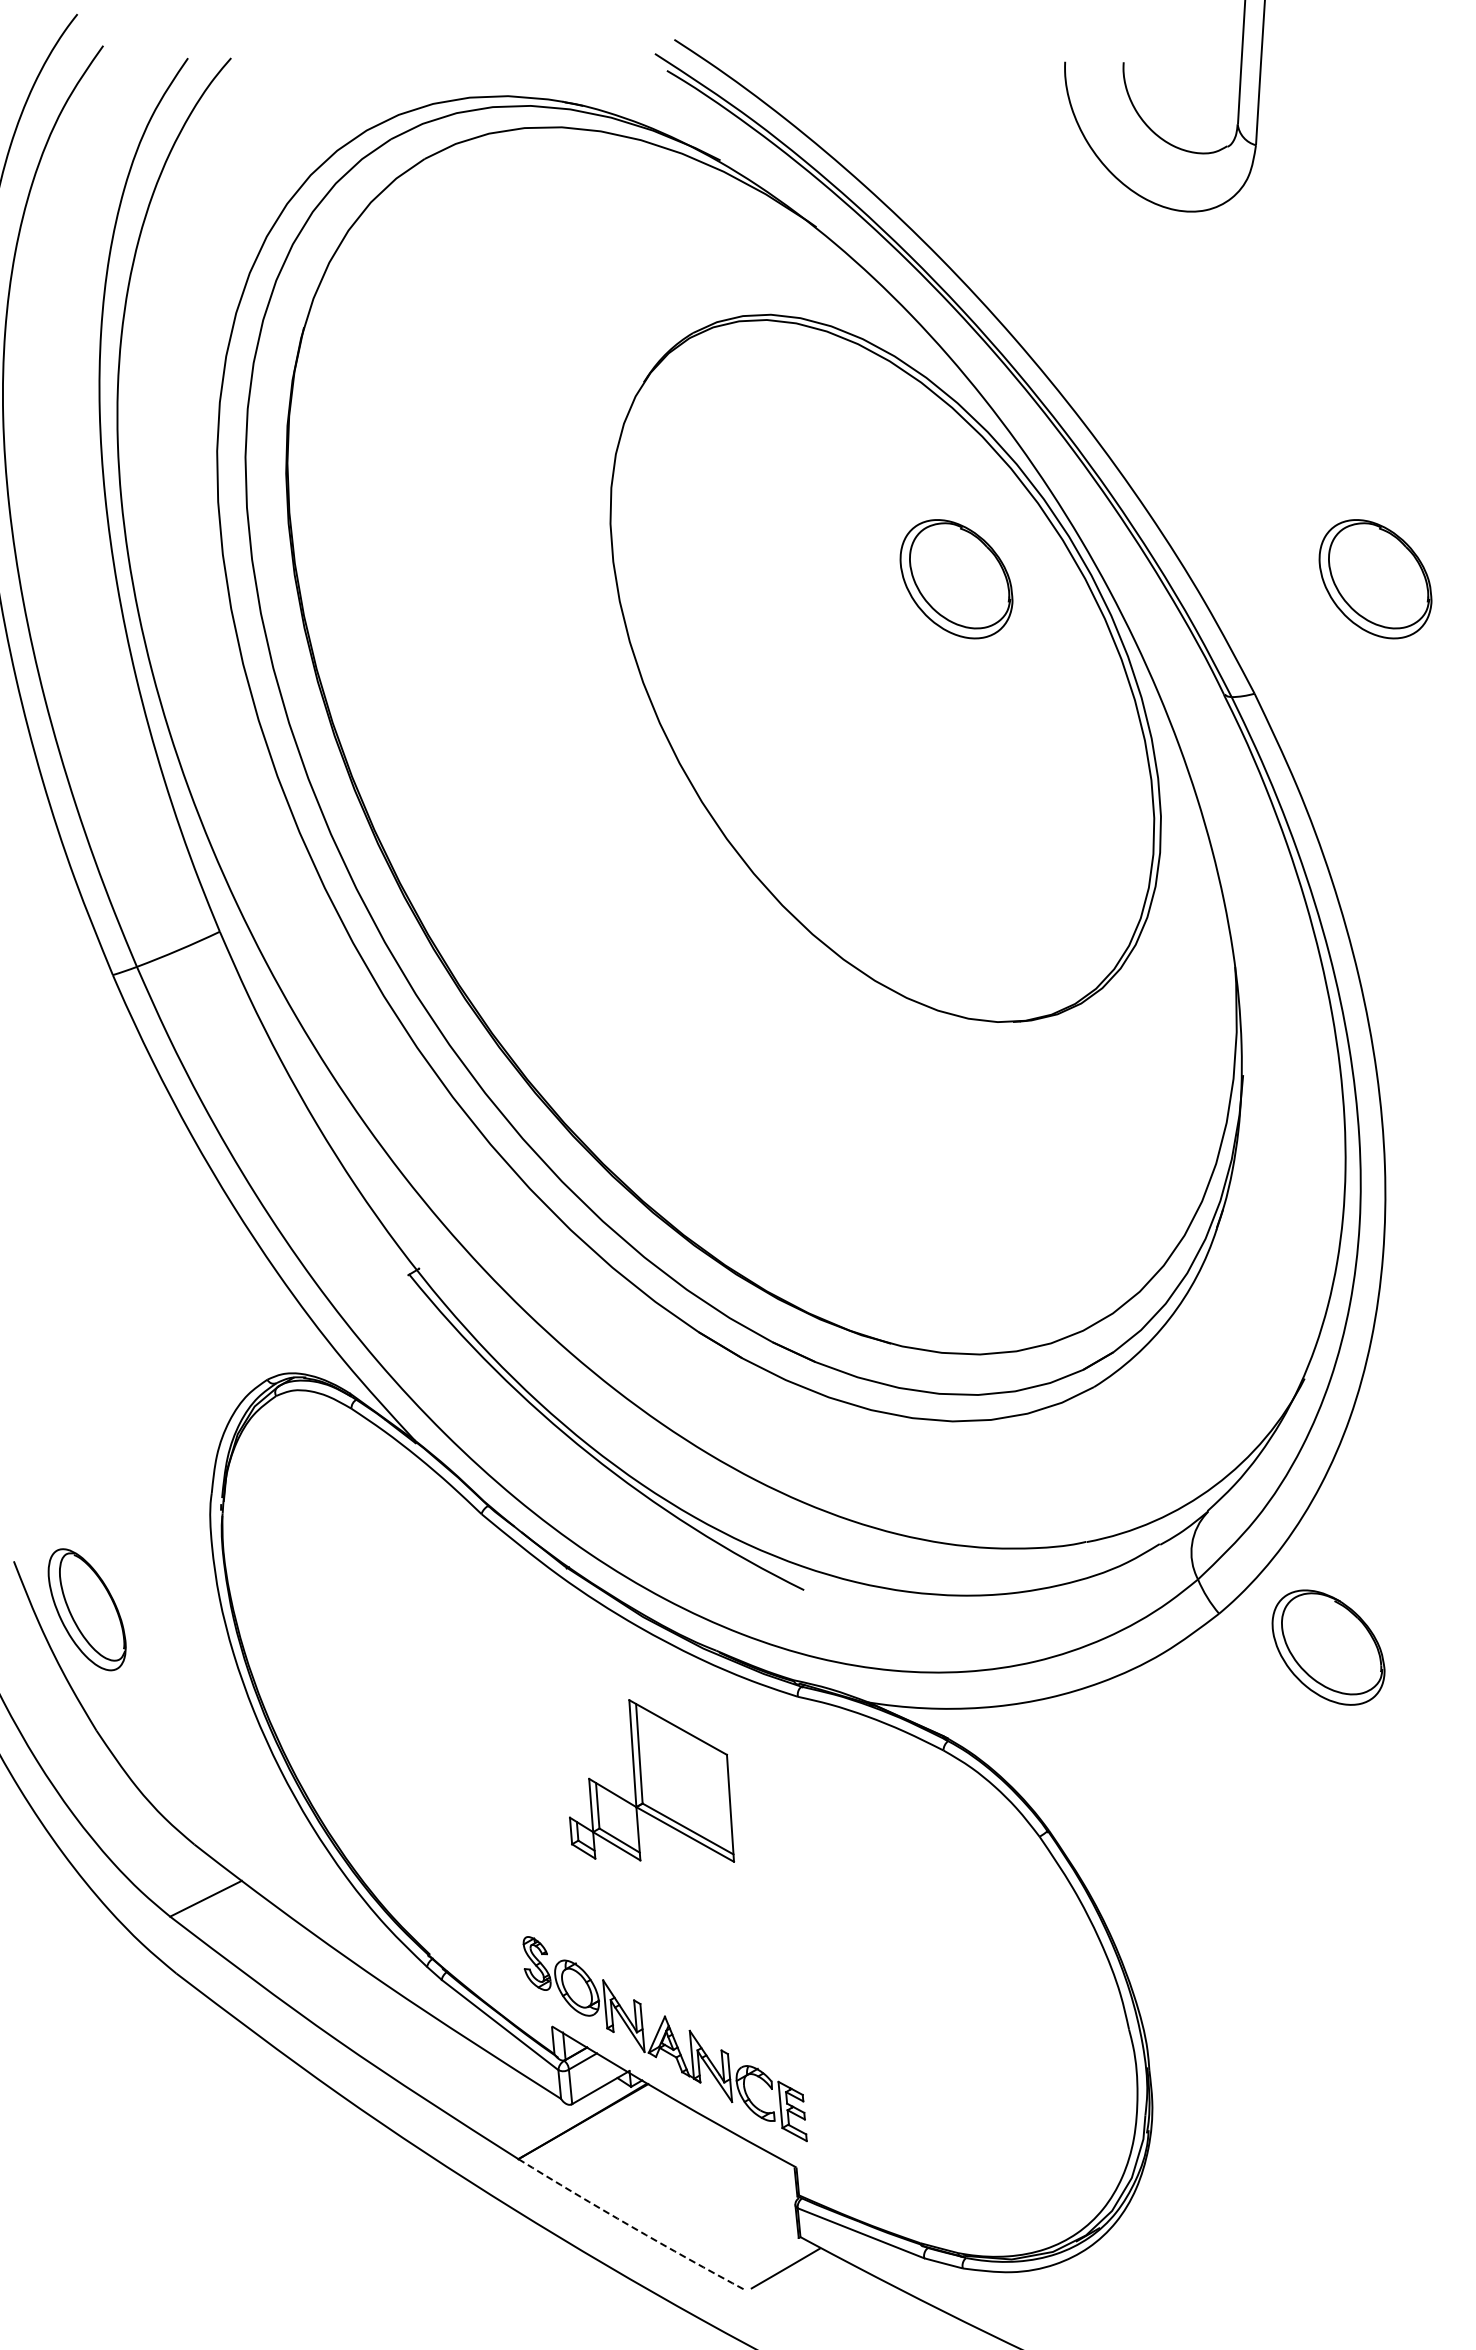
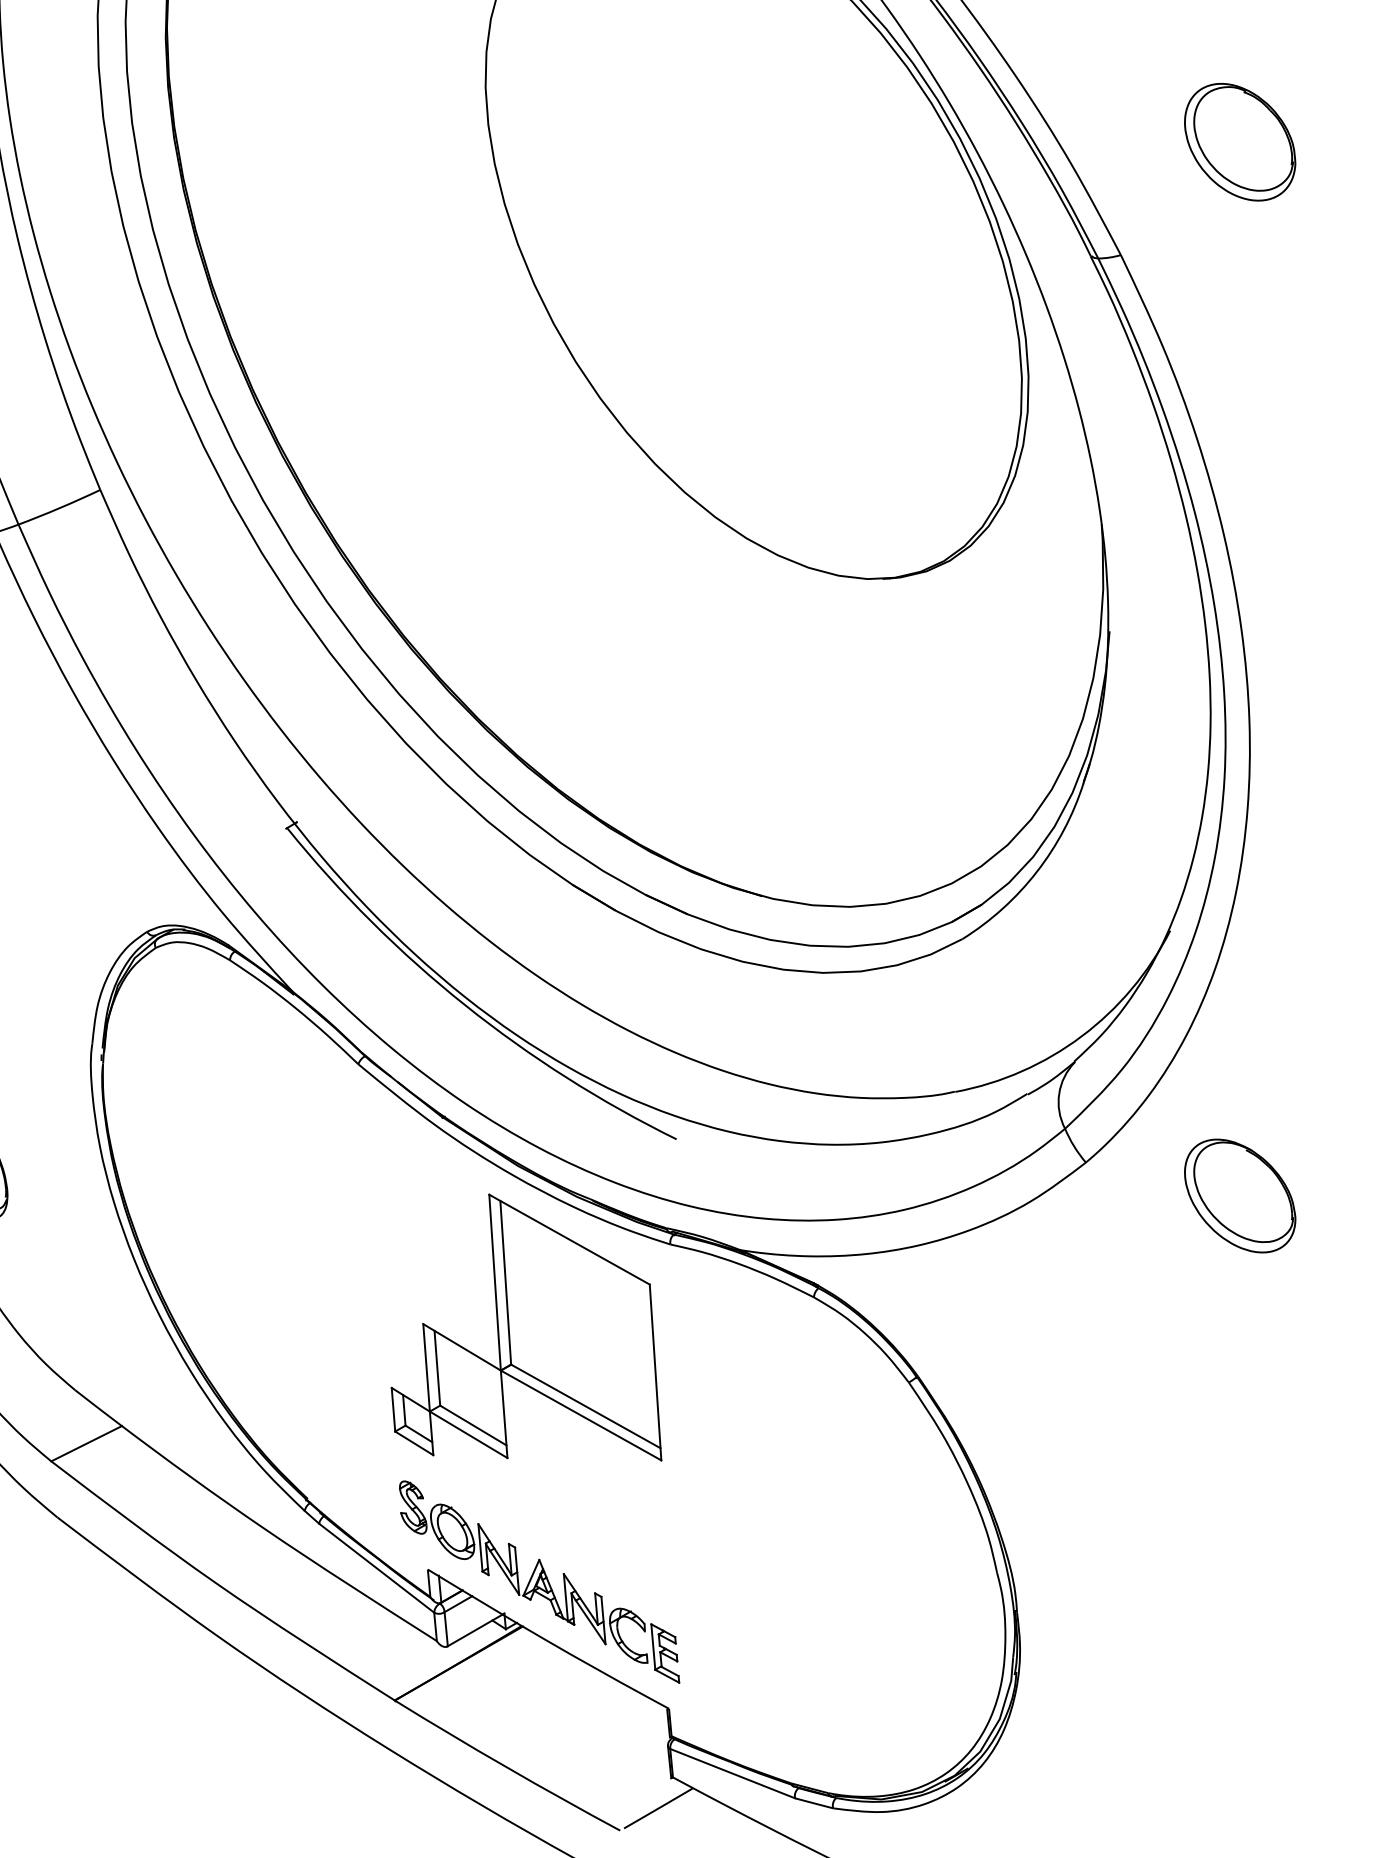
part: (956, 579) -> (826, 142), removed
part: (1328, 1647) -> (1240, 1195), moved
part: (651, 1780) -> (526, 1327), size x1.67
arc: (631, 2226) -> (506, 1766), dashed -> solid

